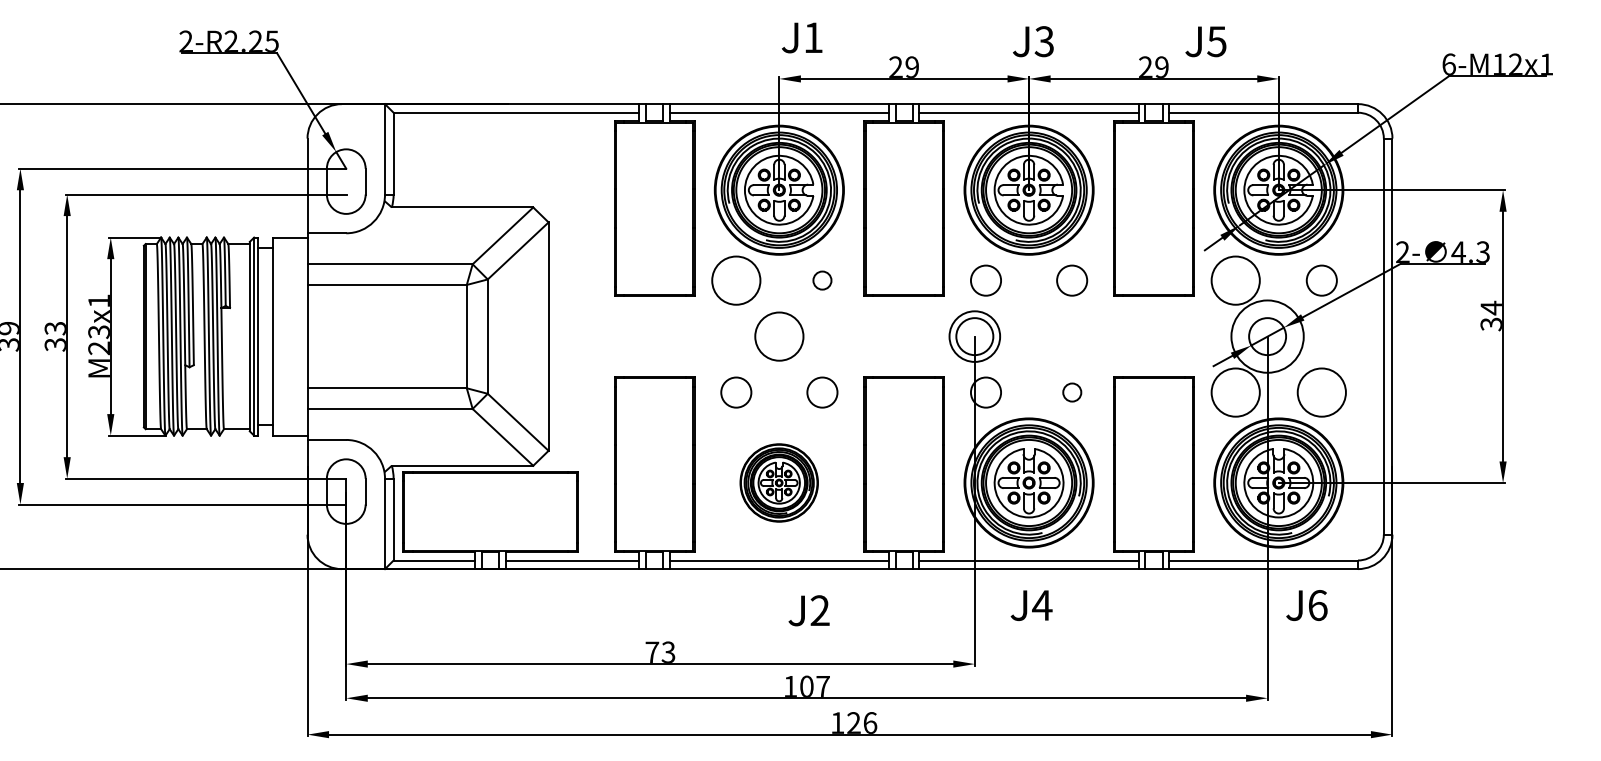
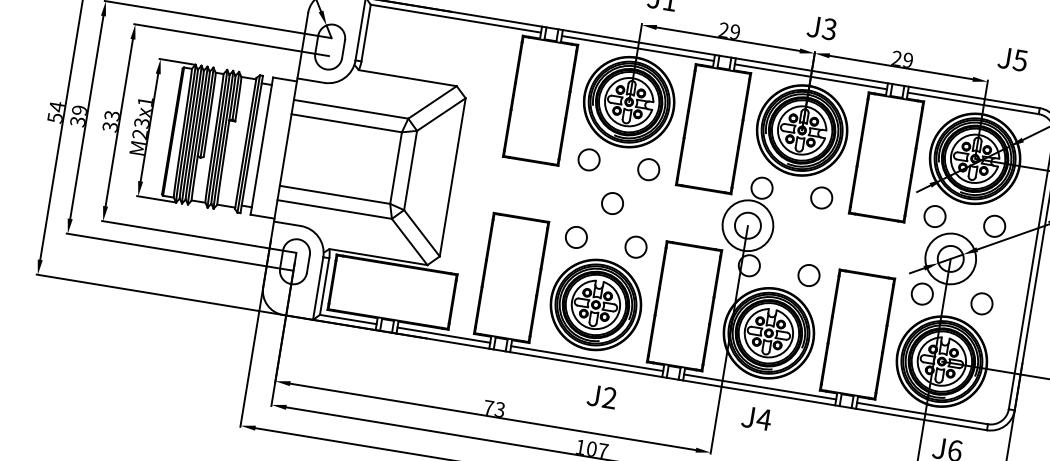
text: (1205, 41) -> (1012, 59), moved
circle: (736, 280) -> (589, 159), size x0.62
circle: (822, 280) -> (648, 169), size x1.67
circle: (1235, 280) -> (934, 216), size x0.62
circle: (779, 336) -> (612, 203), size x0.62
circle: (974, 336) -> (747, 225), size x1.43
circle: (1072, 392) -> (809, 275), size x1.67
circle: (1235, 392) -> (922, 294), size x0.62
circle: (1321, 392) -> (981, 303), size x0.62
part: (778, 482) -> (595, 304), size x1.67

